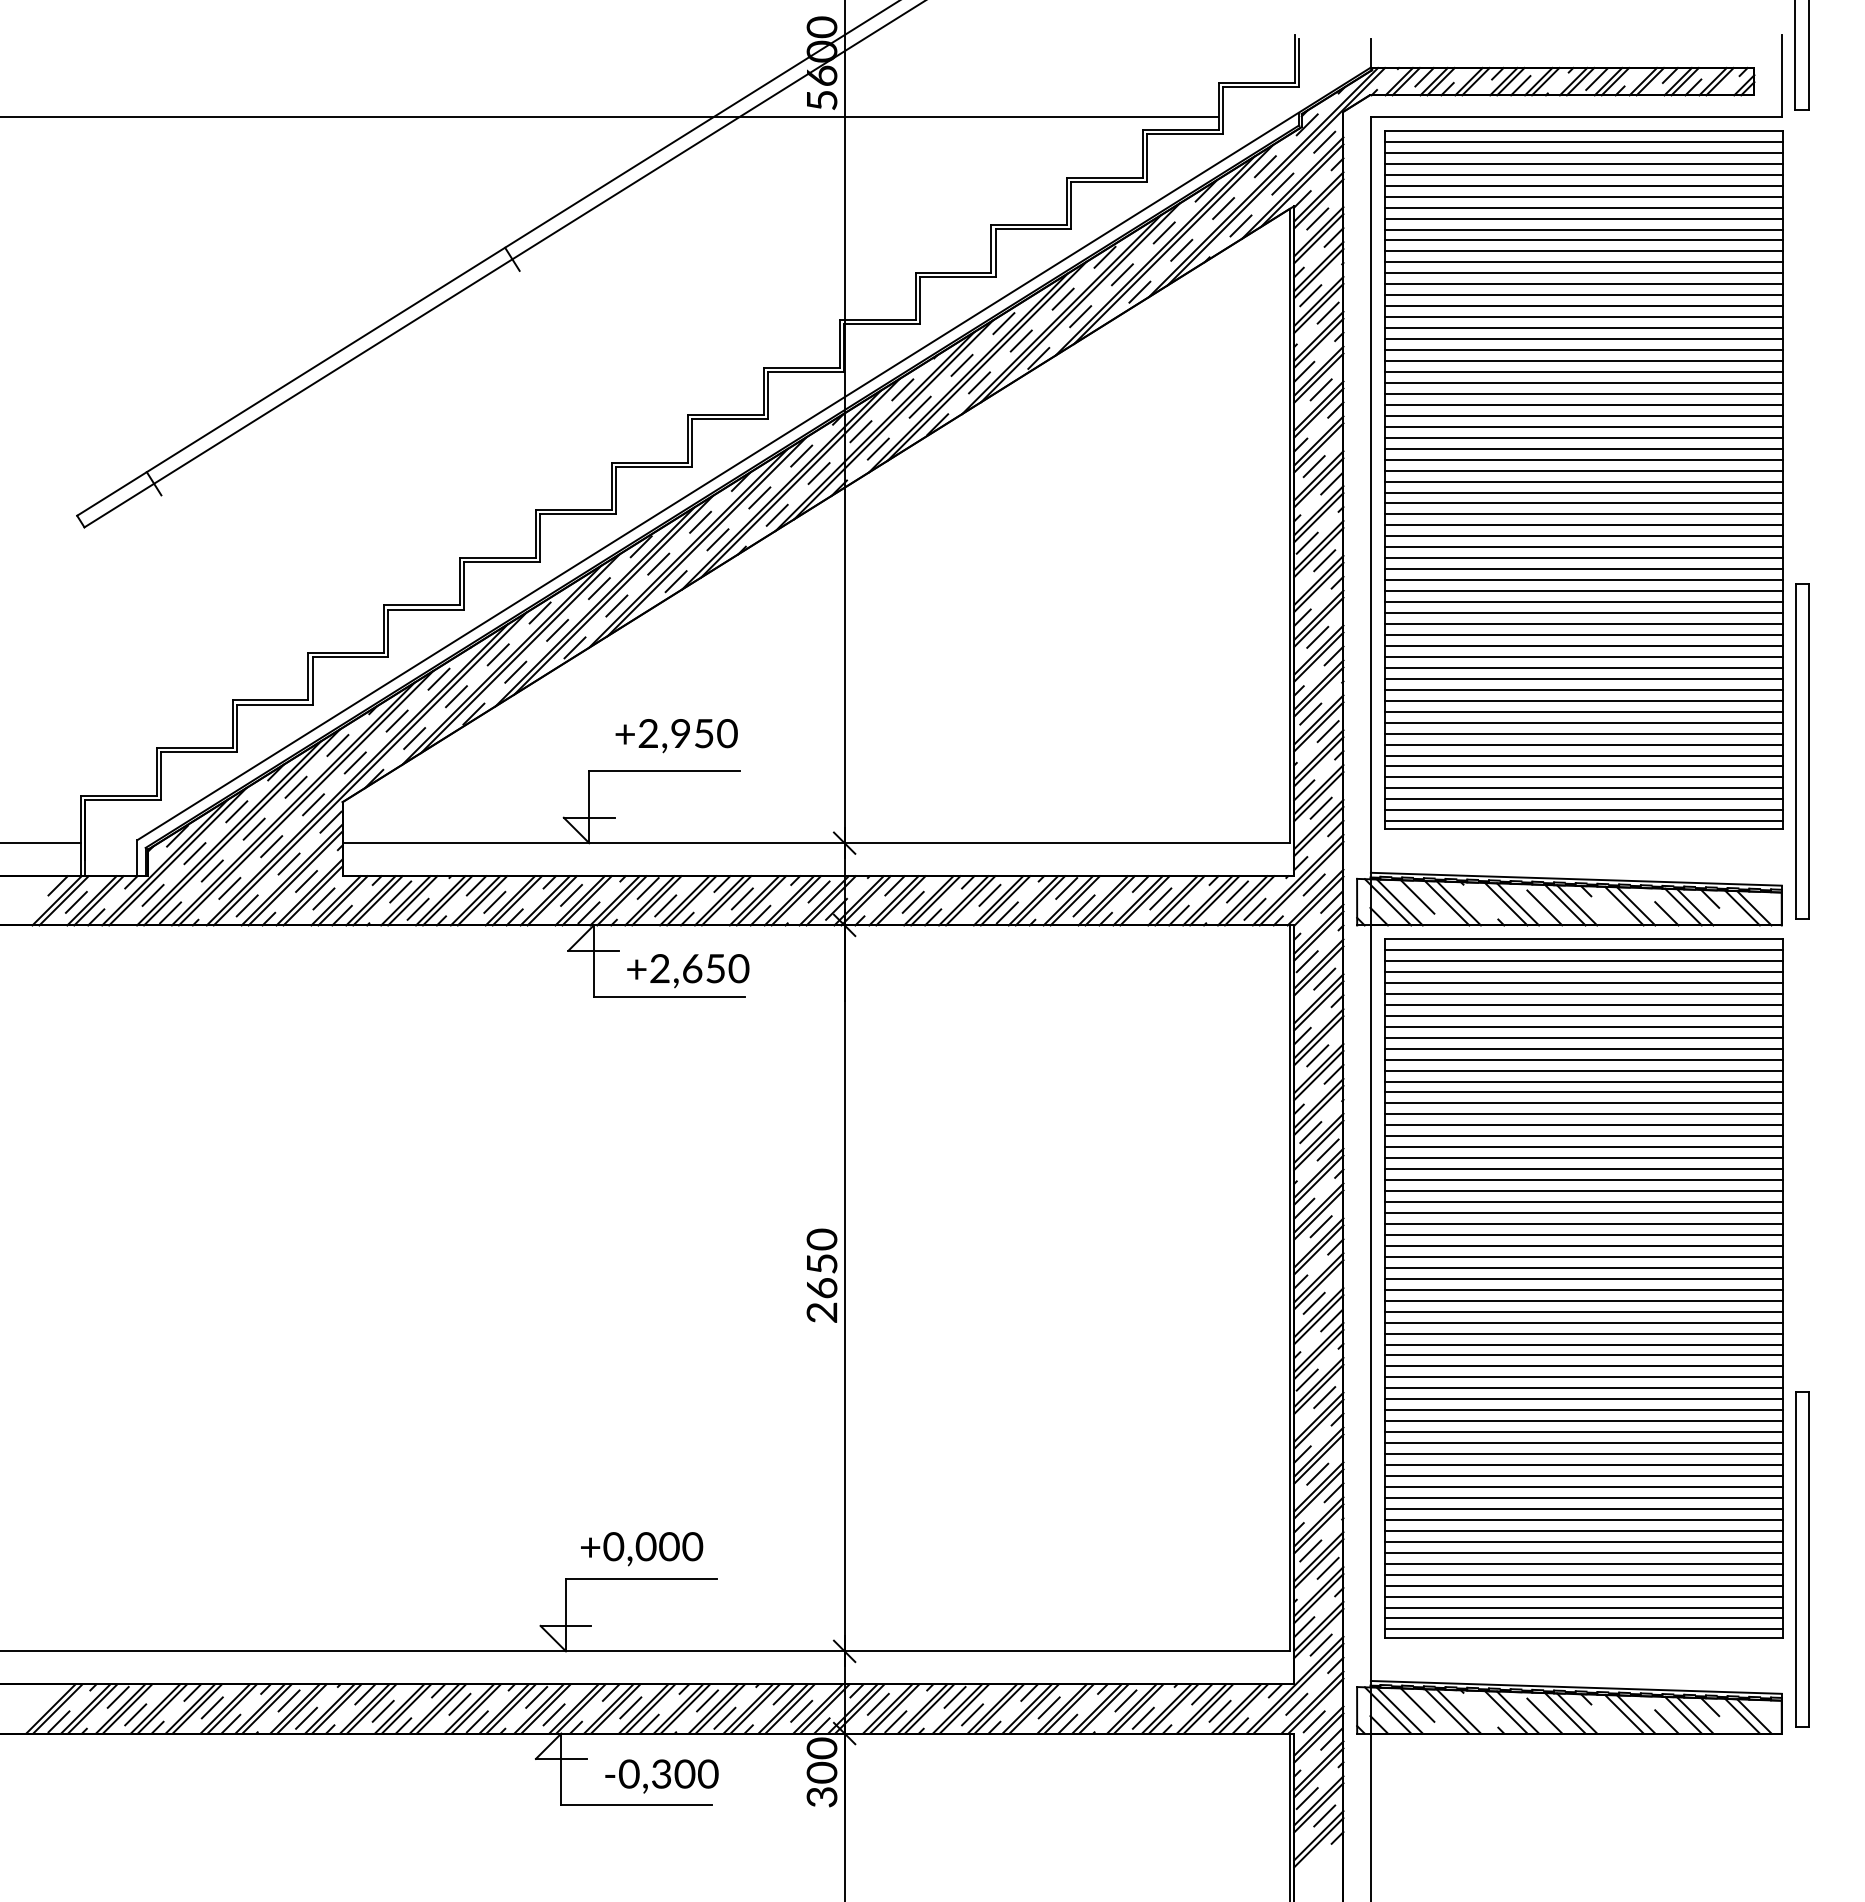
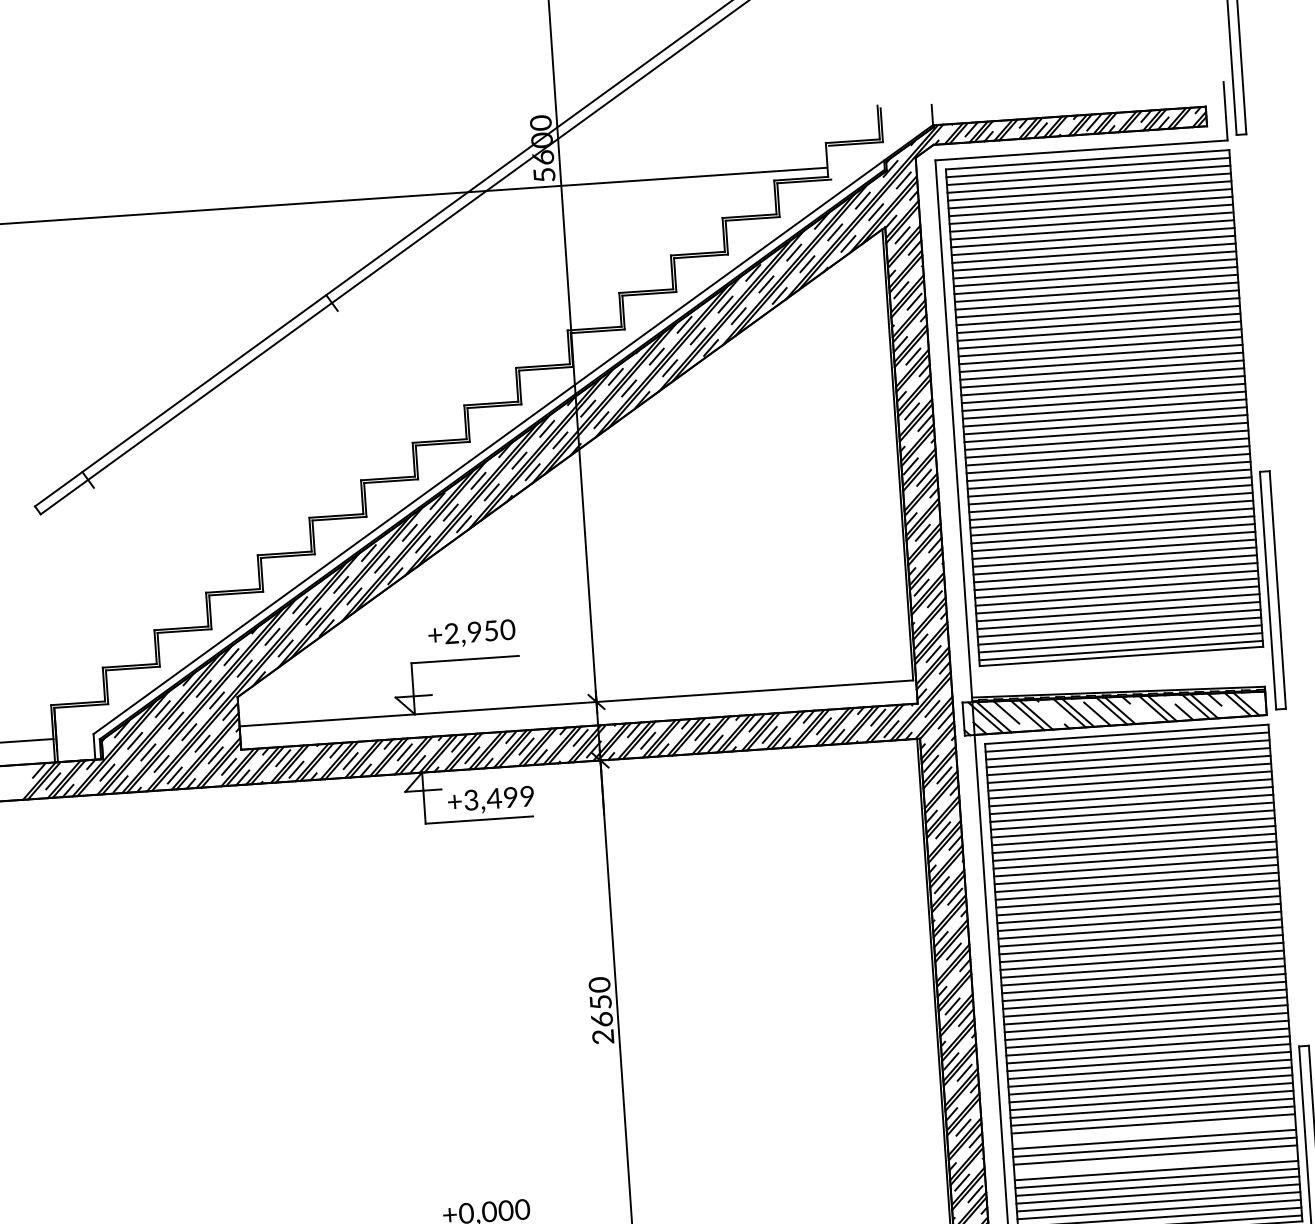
line: (1223, 110) -> (830, 162), removed
text: (699, 968) -> (499, 798), +2,650 -> +3,499
line: (1583, 1497) -> (1153, 1131), removed
line: (1583, 1541) -> (1155, 1162), removed

